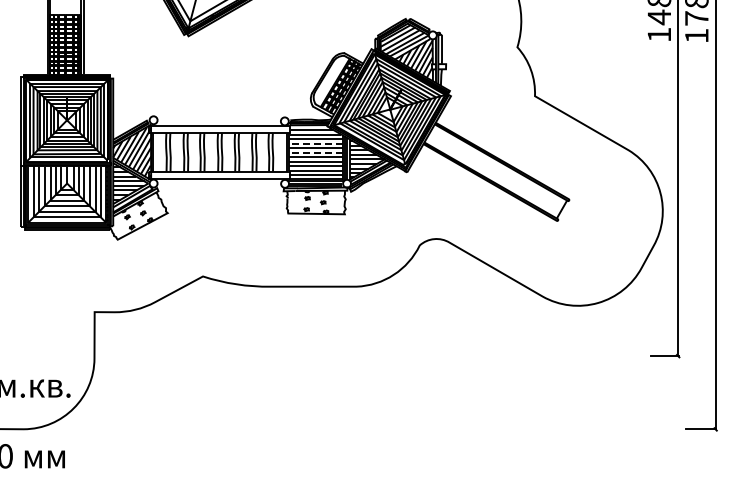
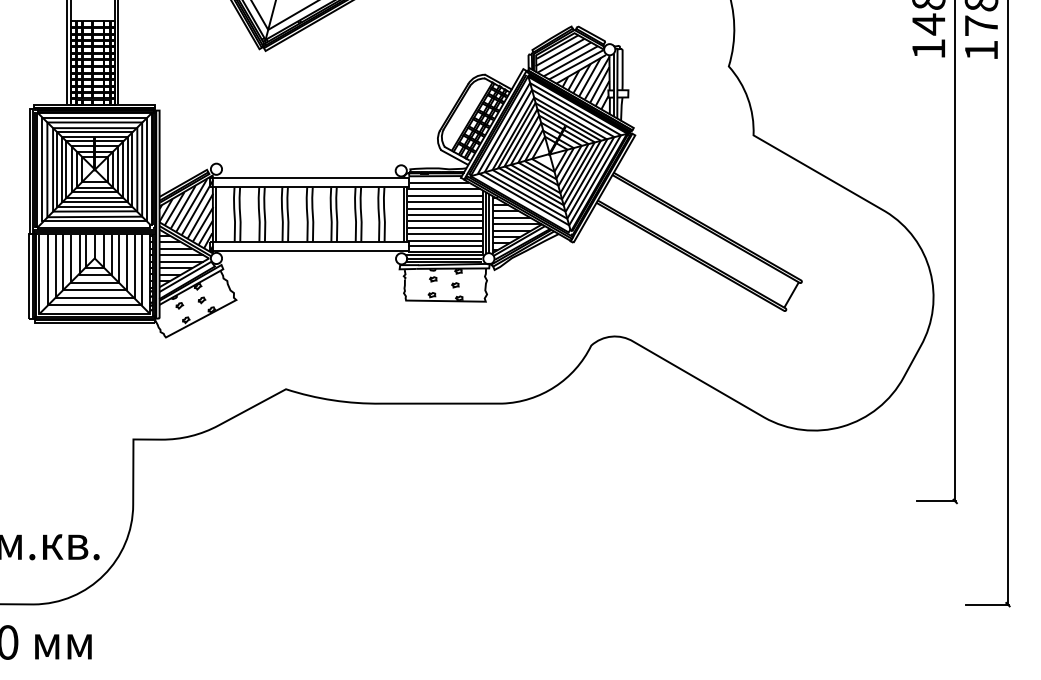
line: (316, 143) -> (445, 201), dashed -> solid
line: (316, 152) -> (445, 214), dashed -> solid

